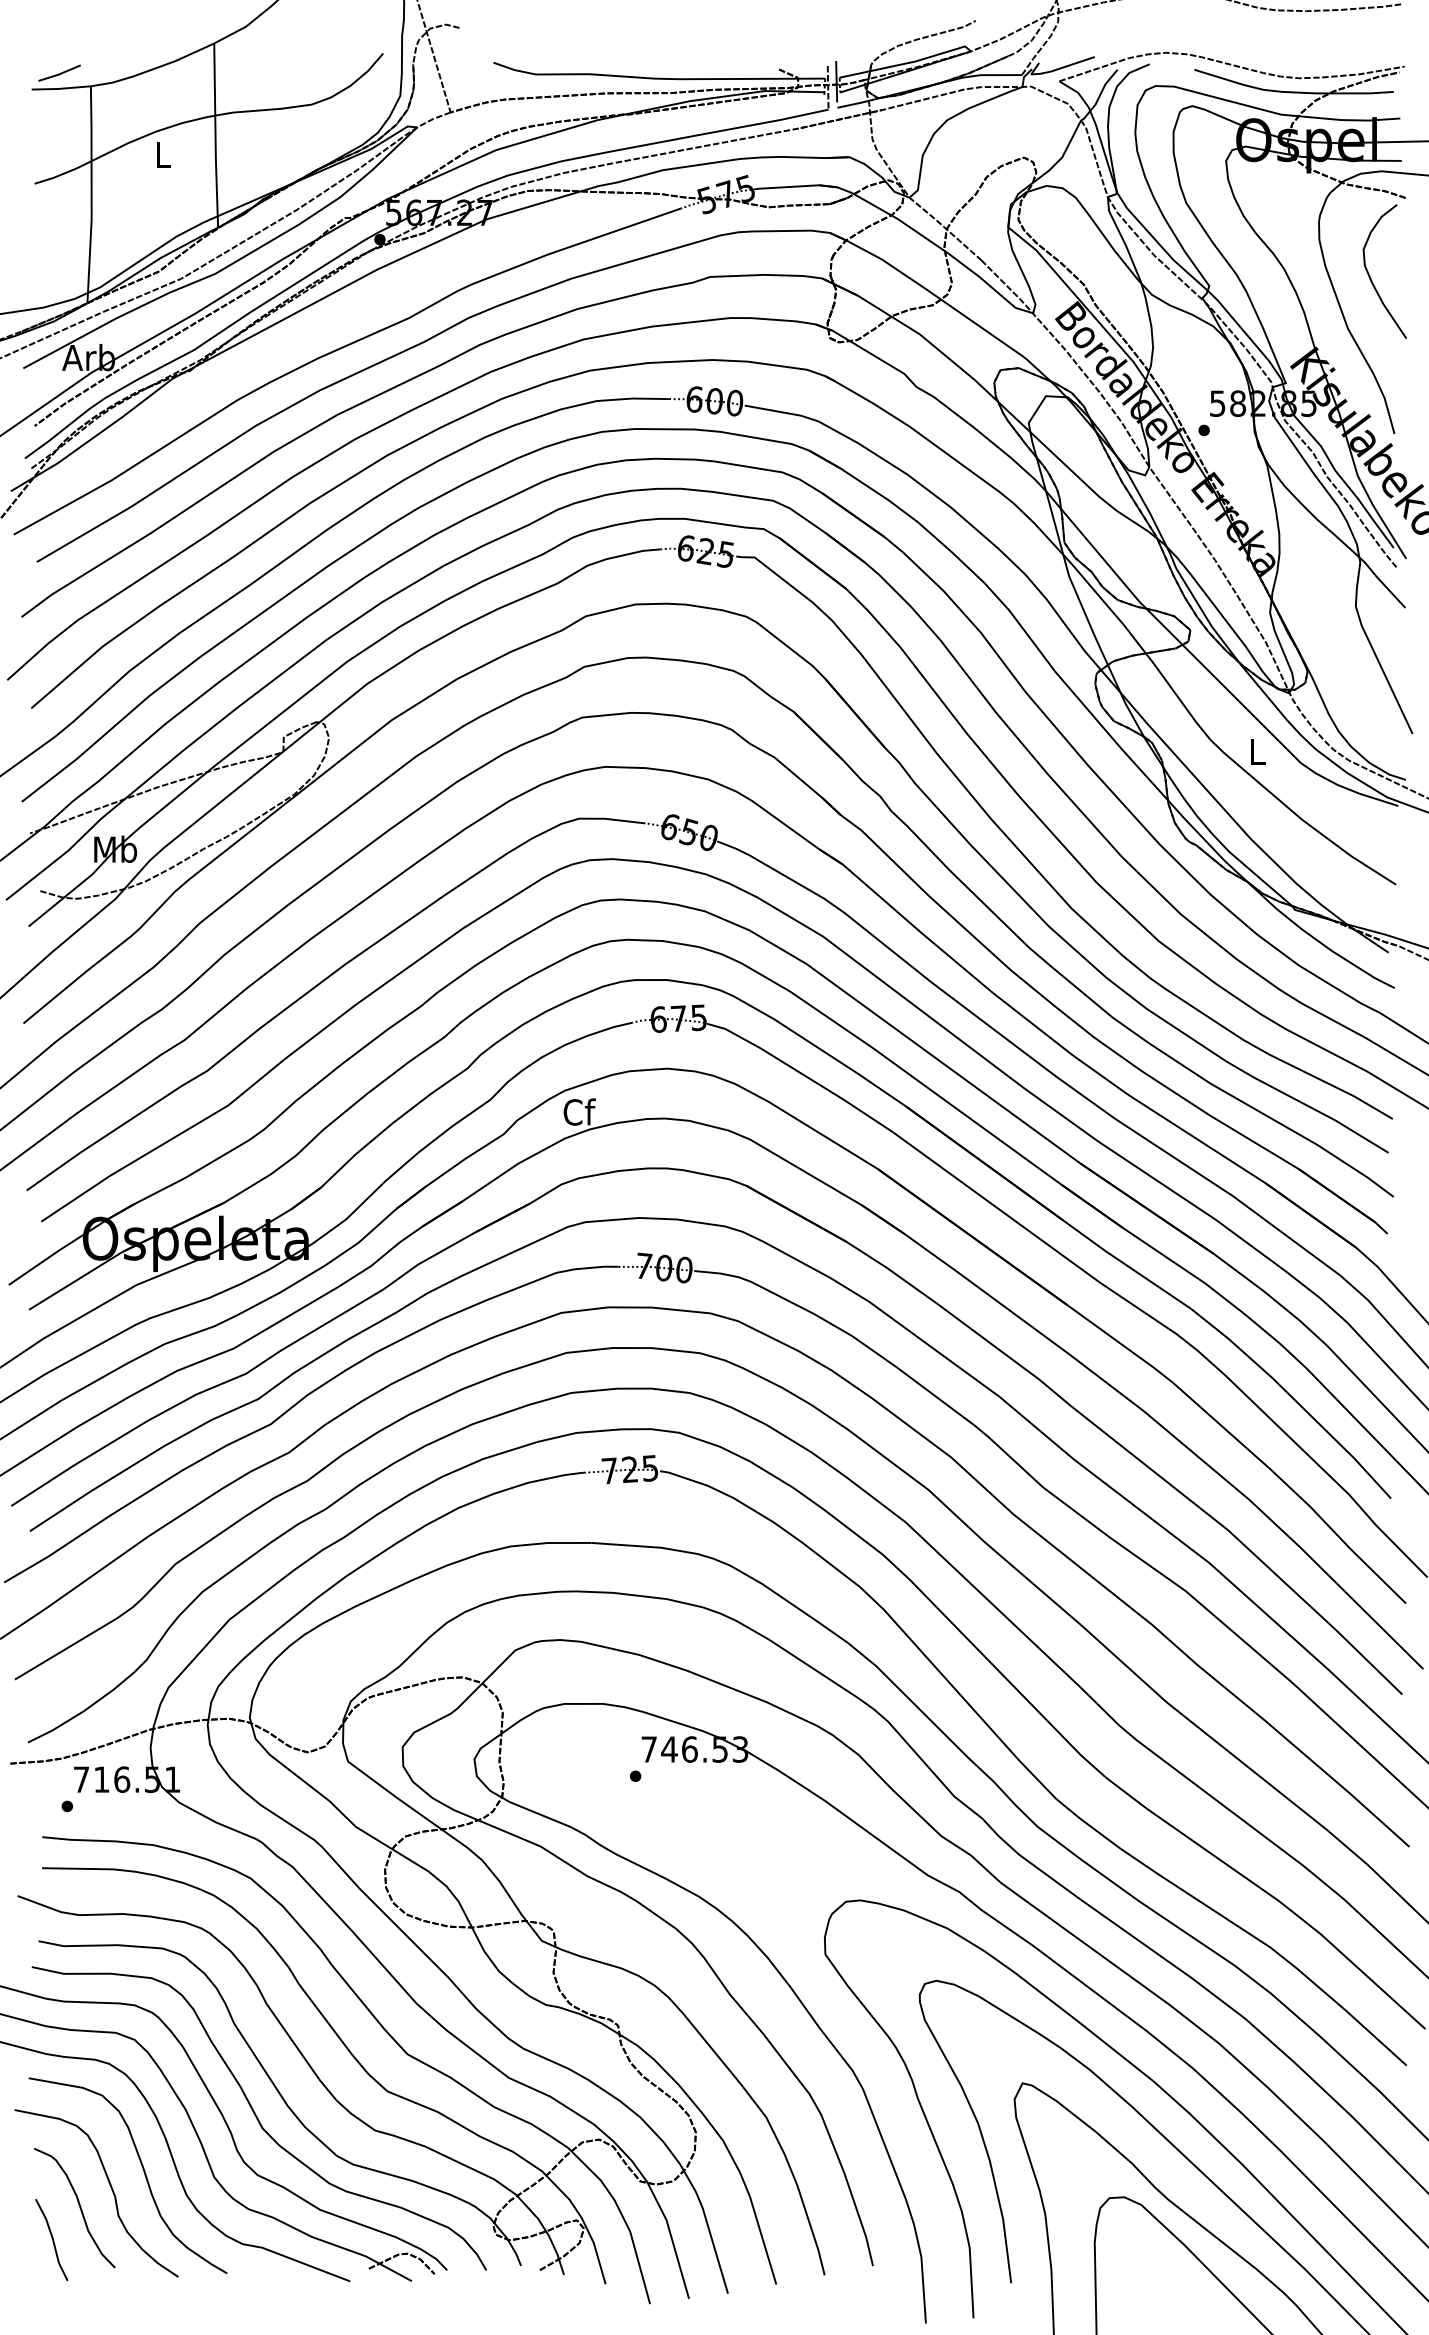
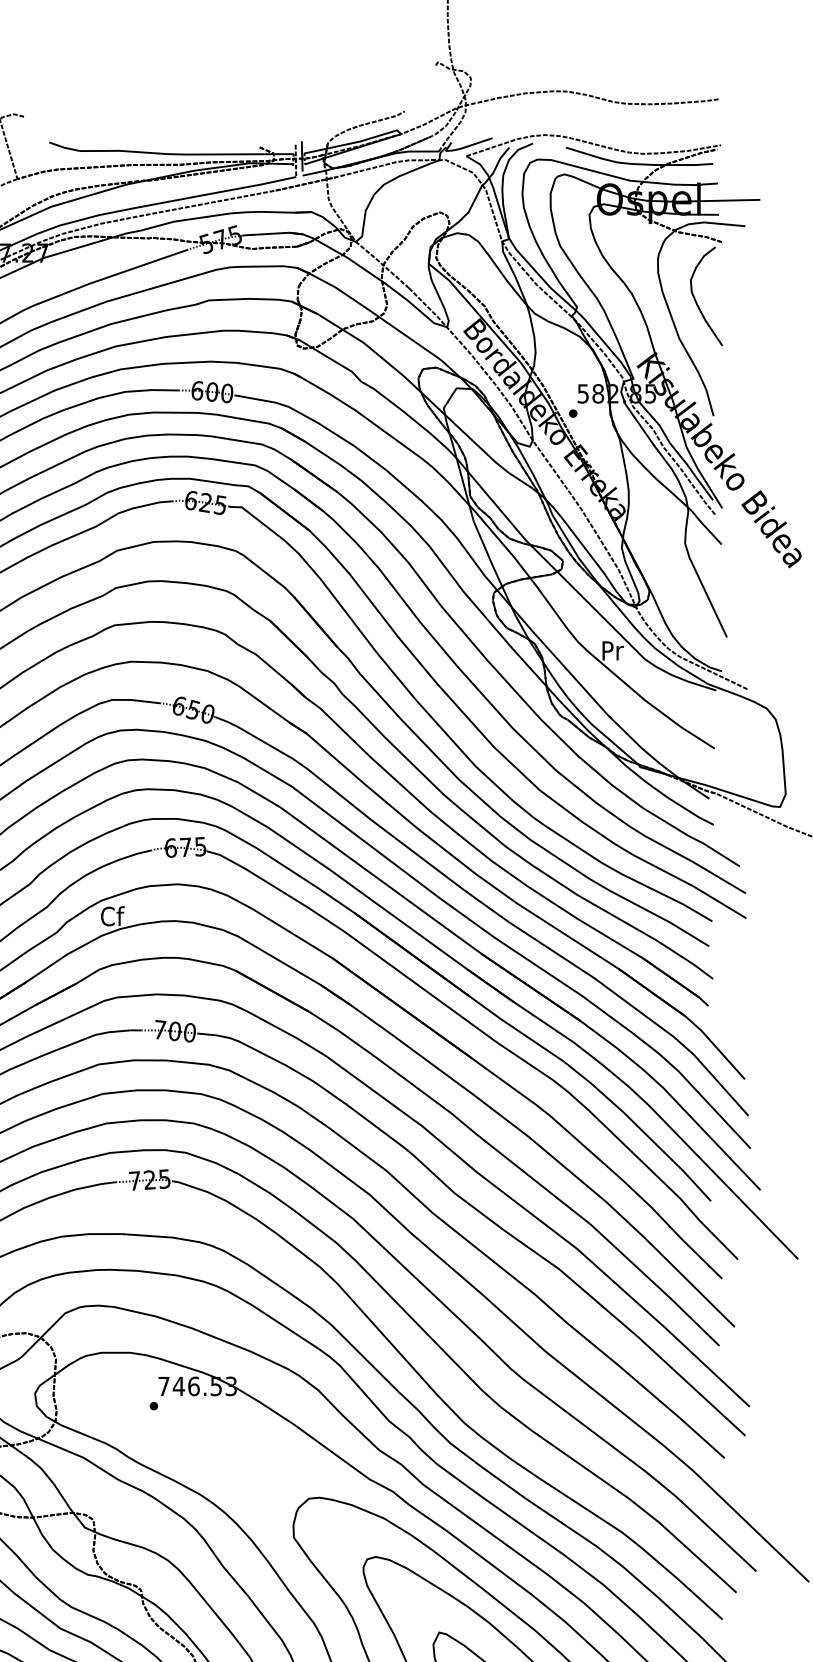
text: (1257, 752) -> (612, 651), L -> Pr

